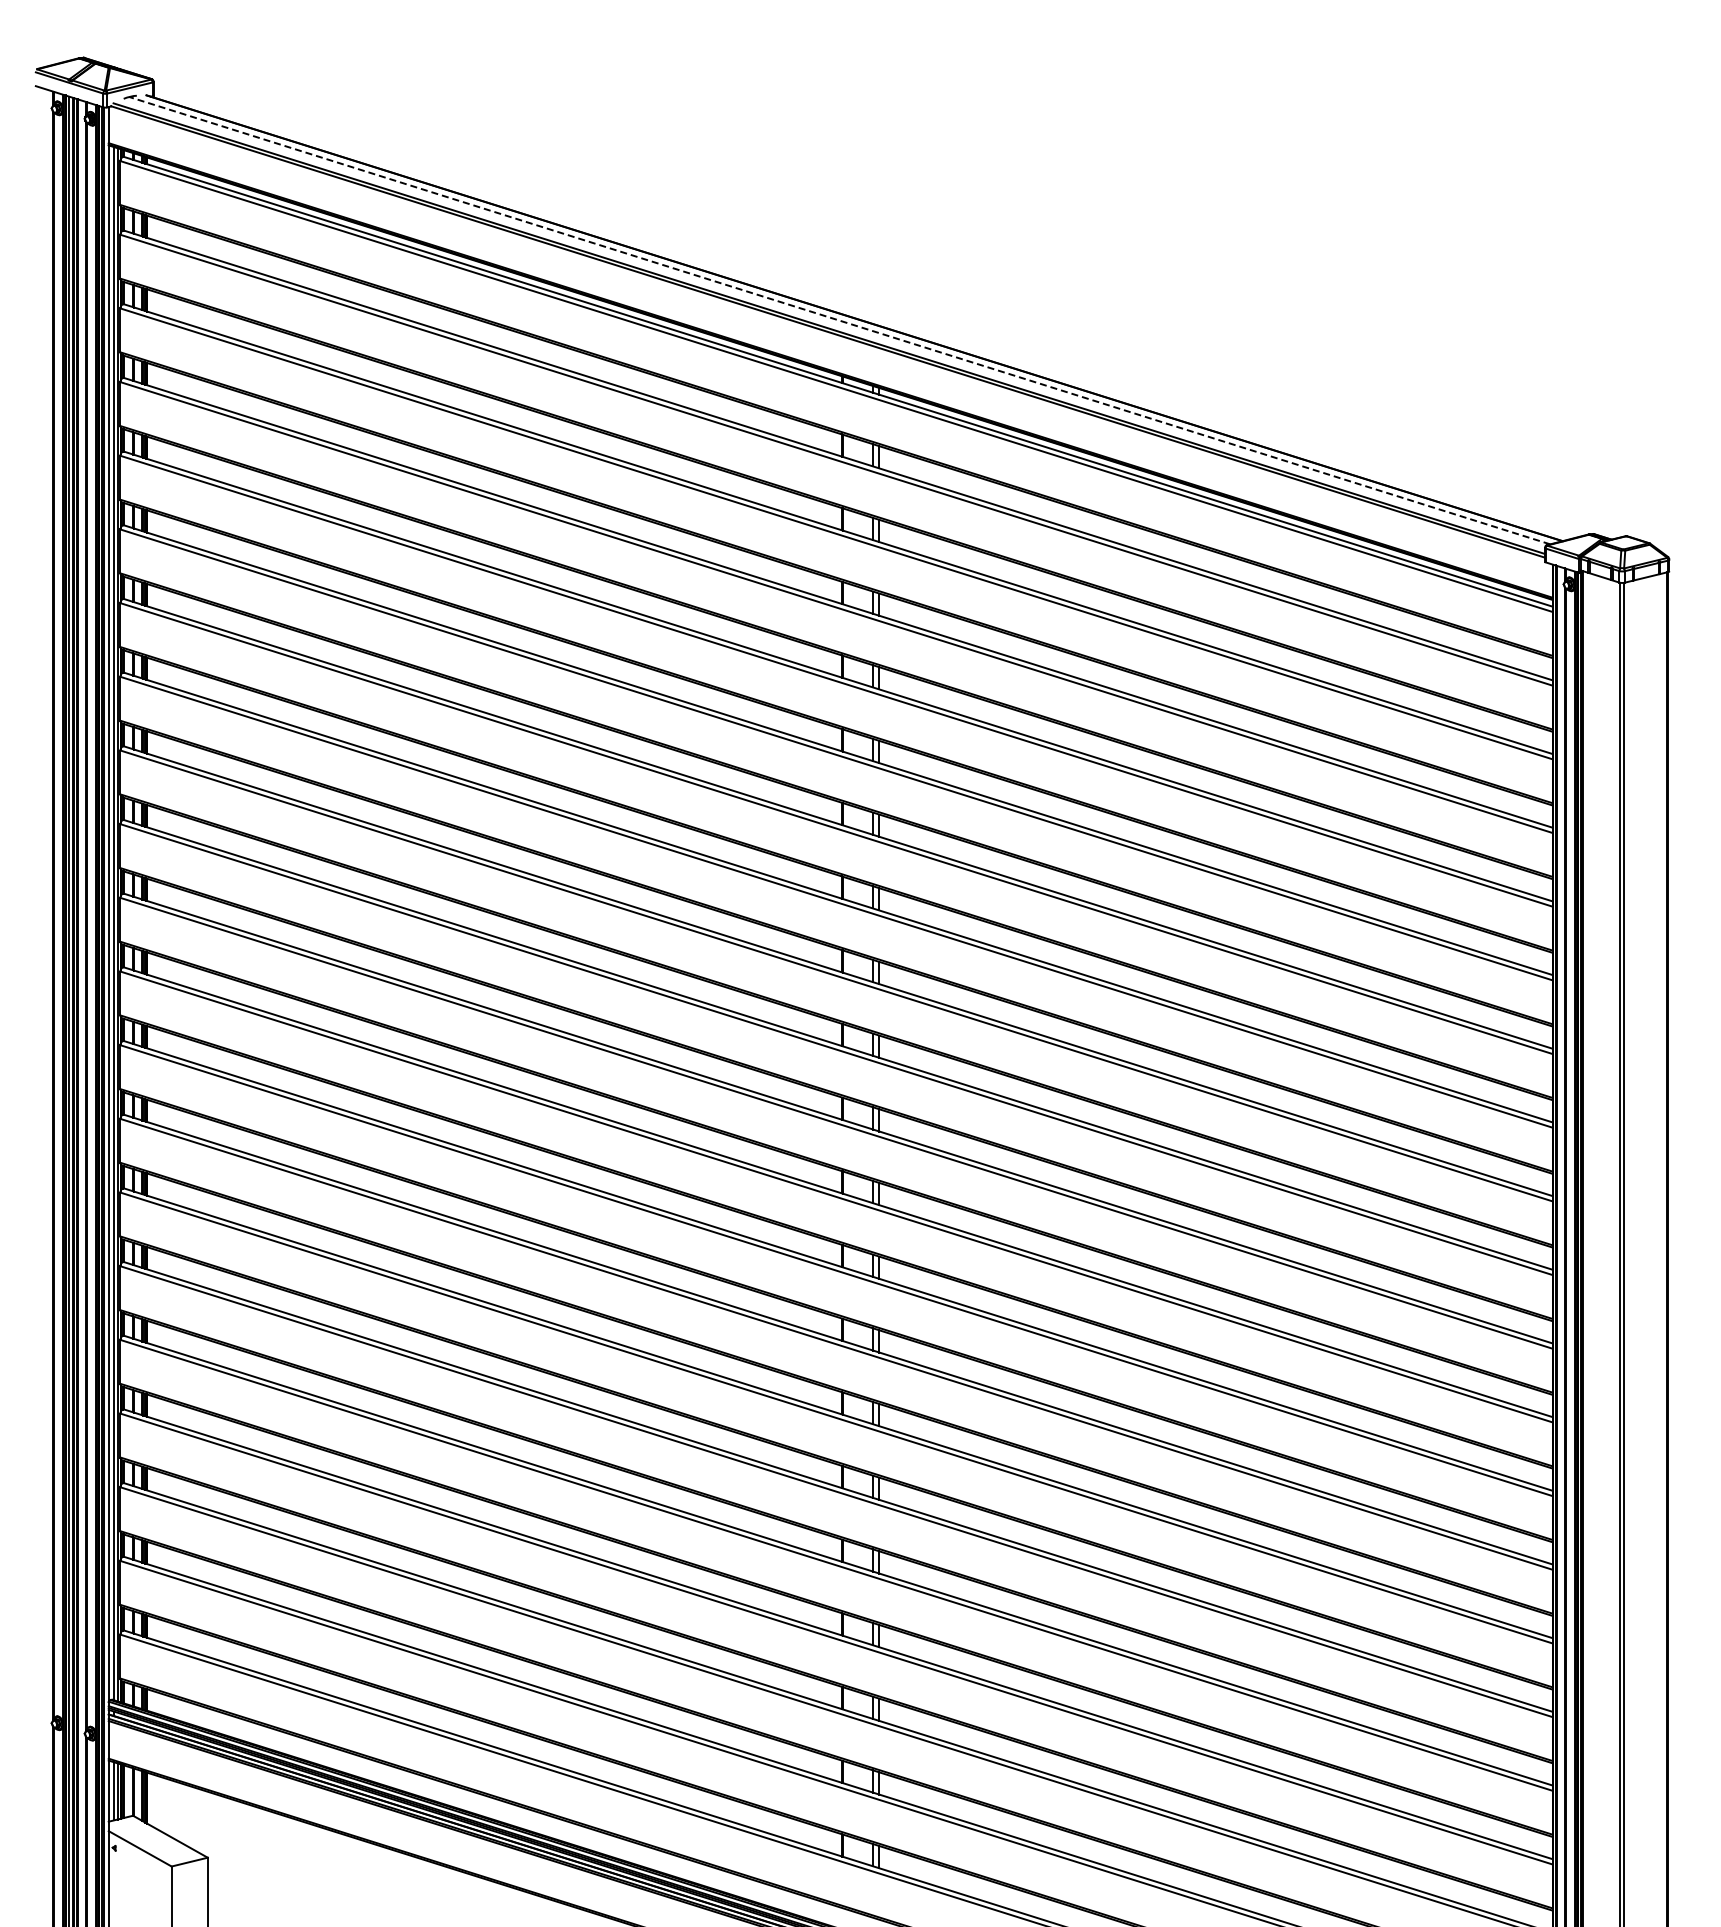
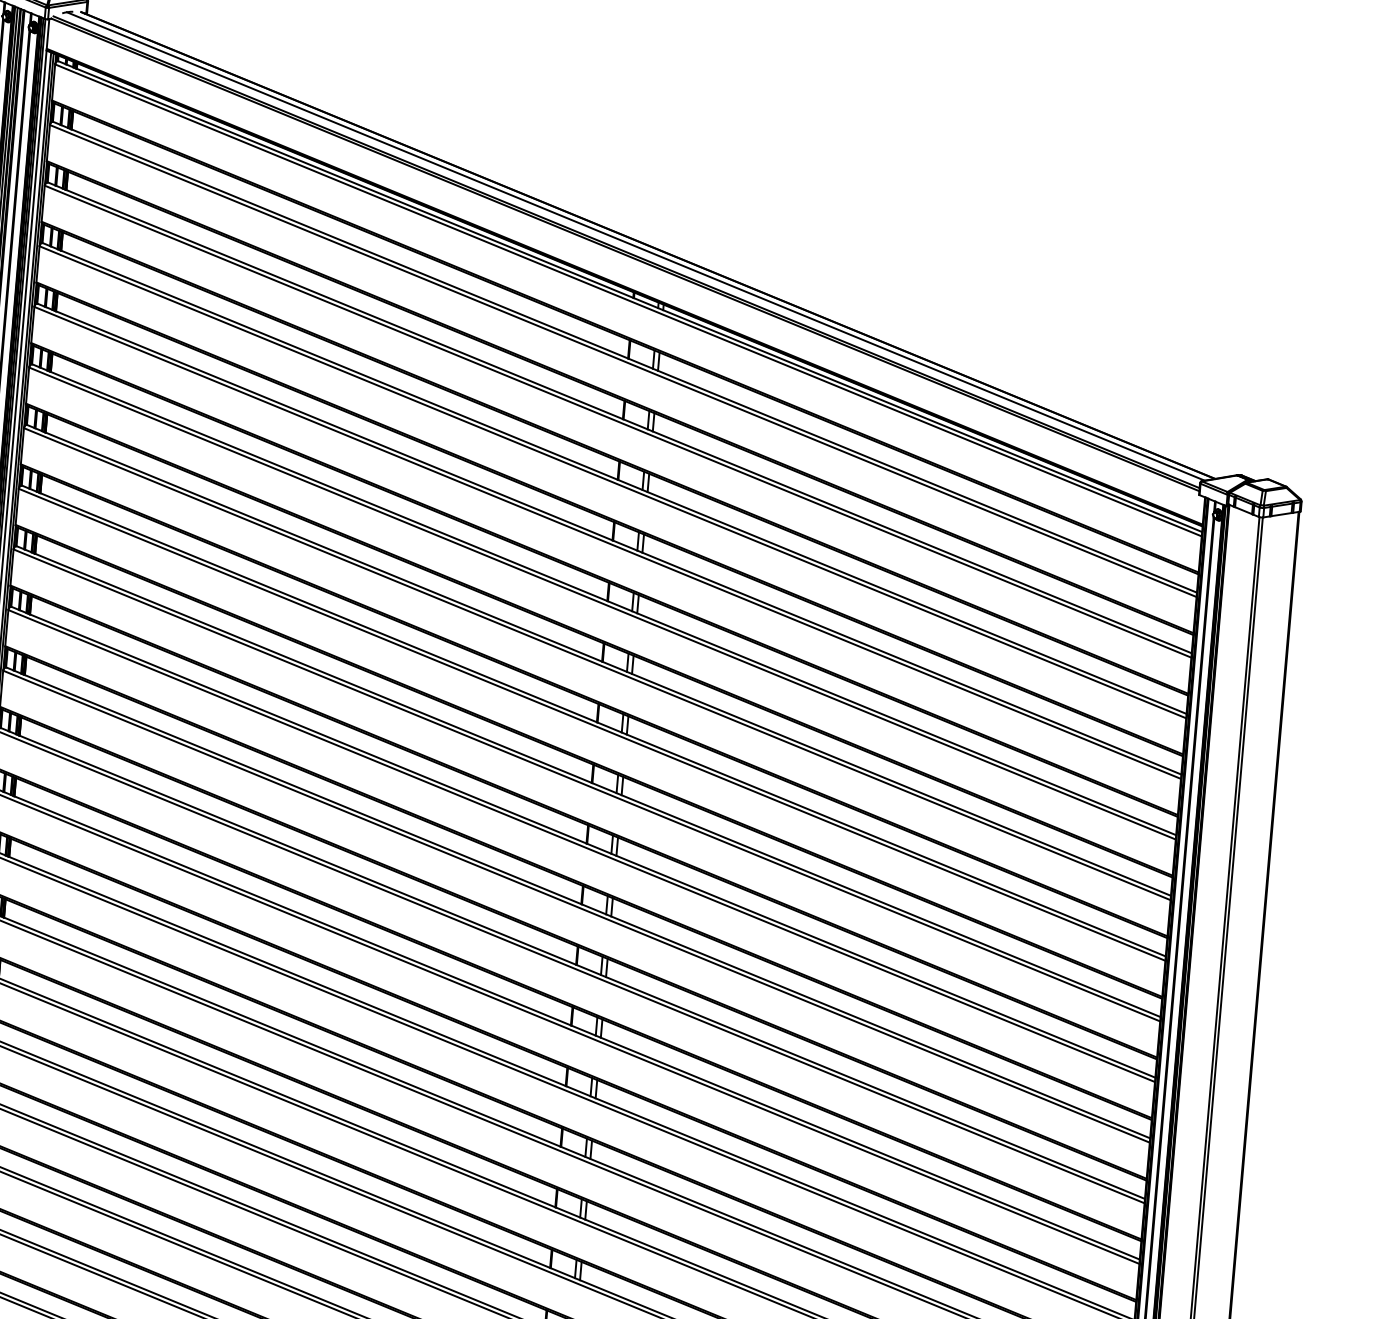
line: (839, 320) -> (635, 246), dashed -> solid

